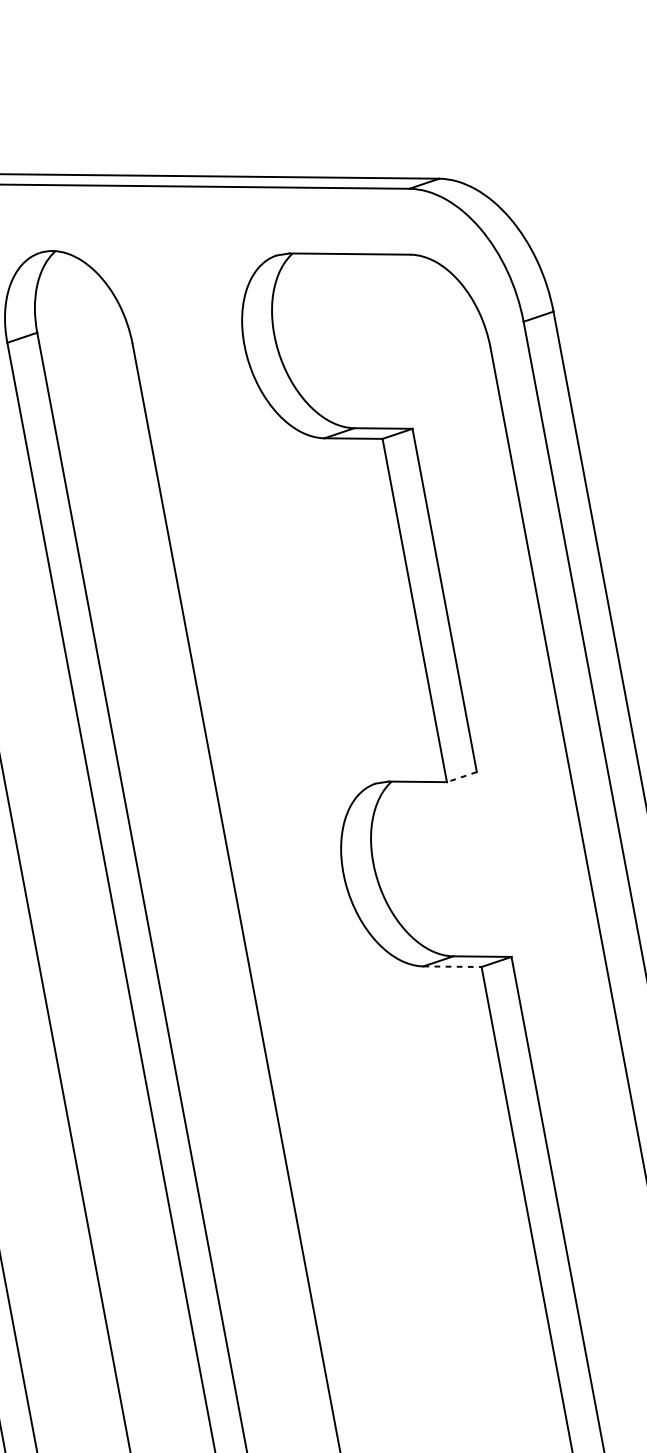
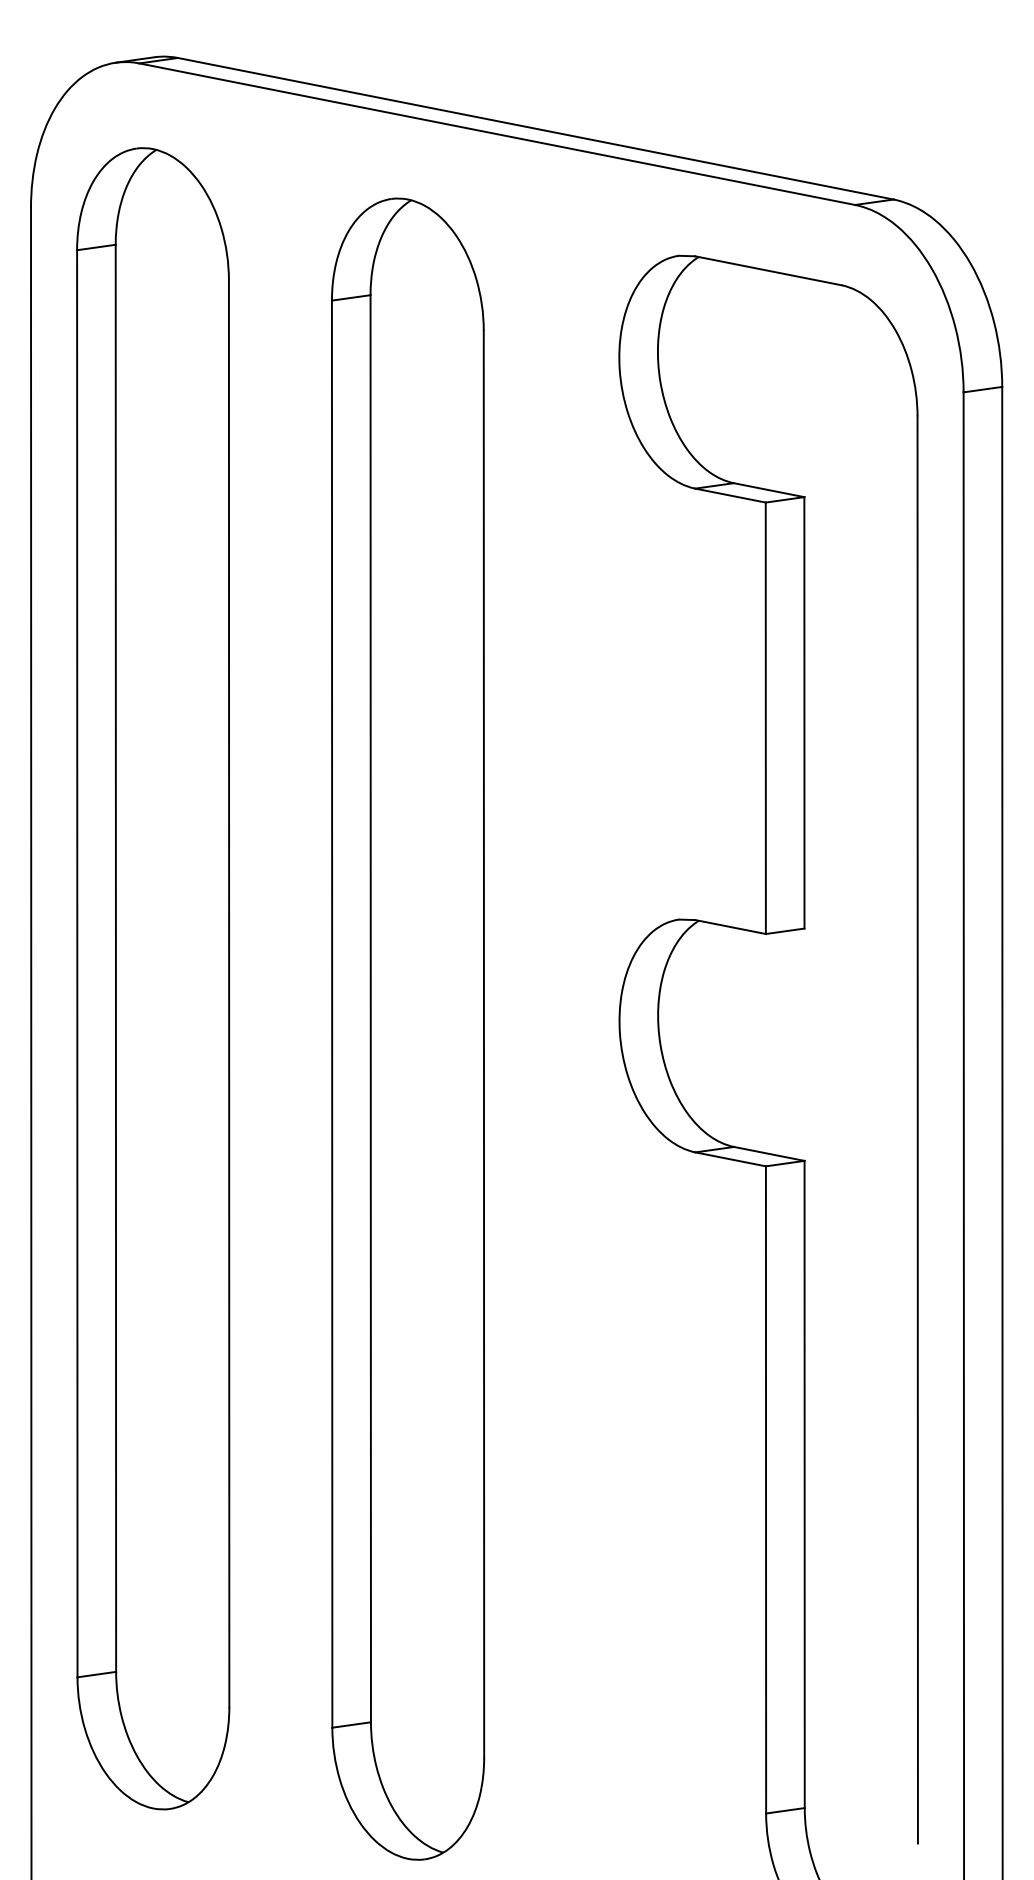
line: (461, 777) -> (784, 931), dashed -> solid
line: (452, 966) -> (730, 1159), dashed -> solid

